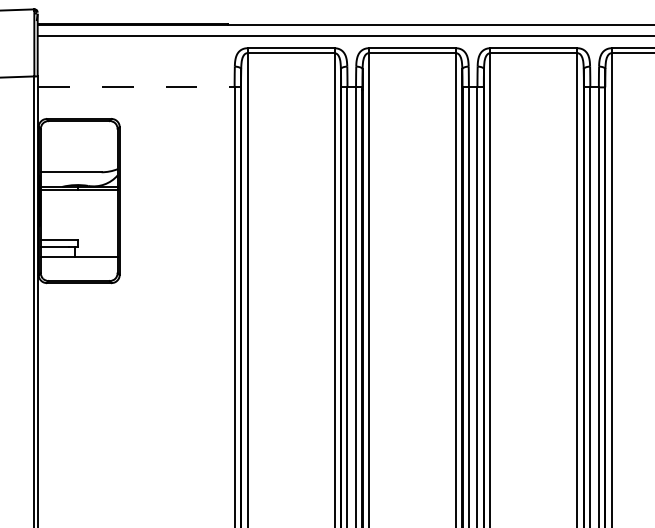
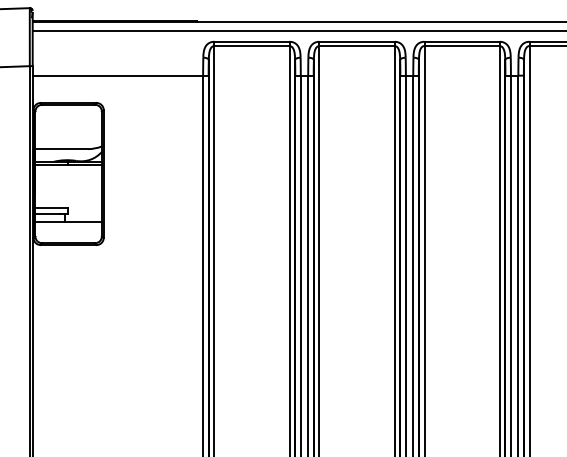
line: (136, 87) -> (118, 75), dashed -> solid

